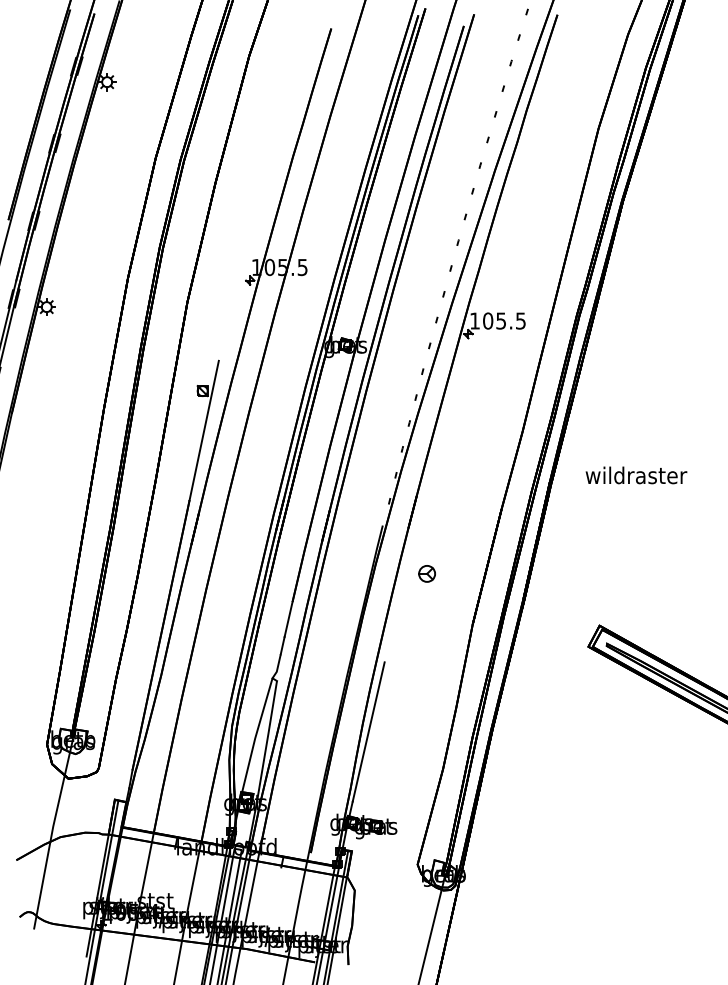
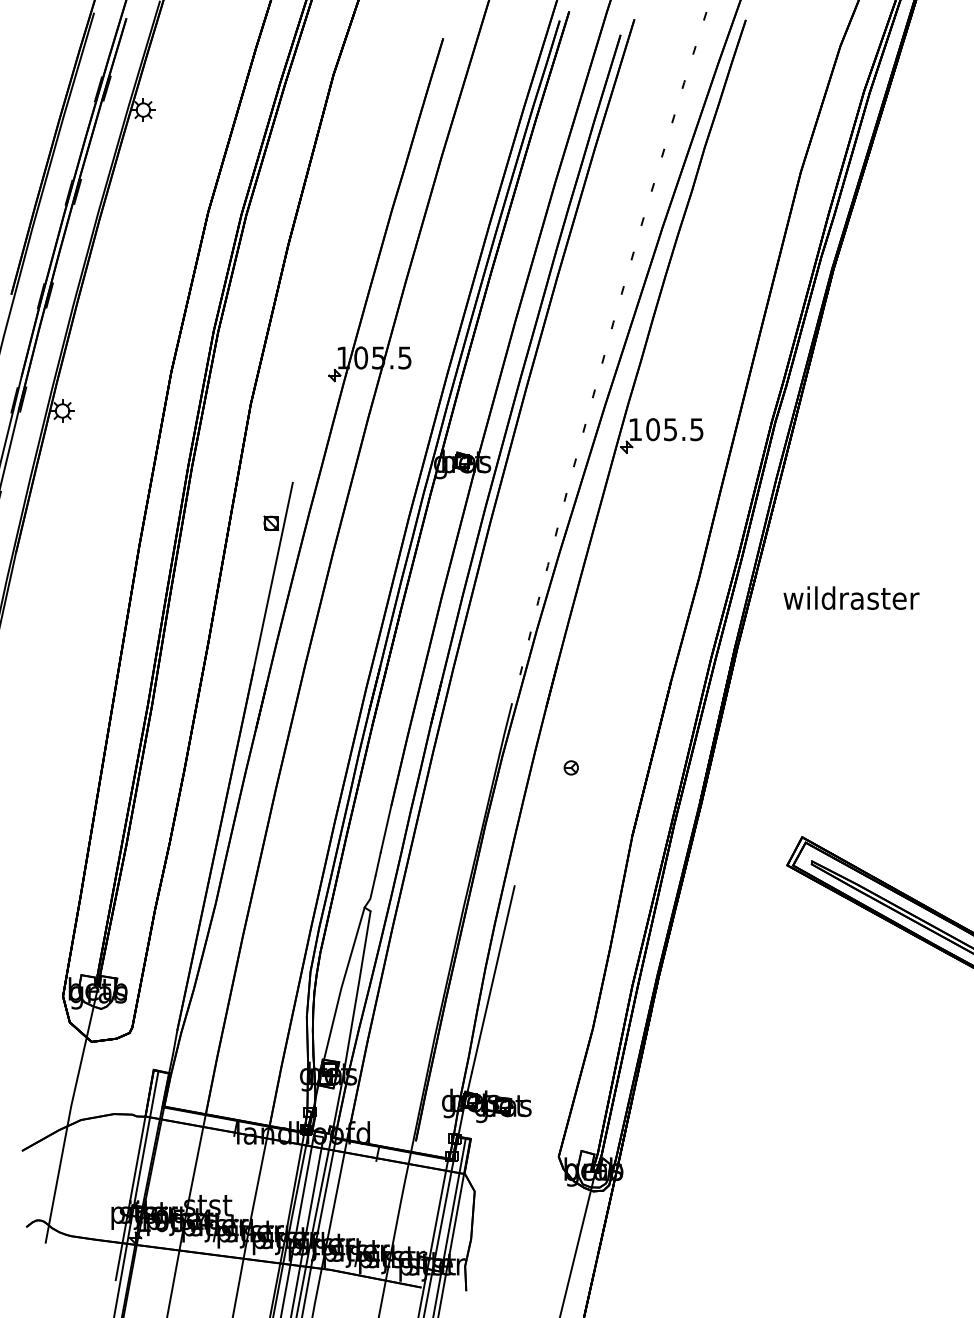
text: (636, 474) -> (851, 597), moved
part: (426, 573) -> (570, 767), size x0.62

